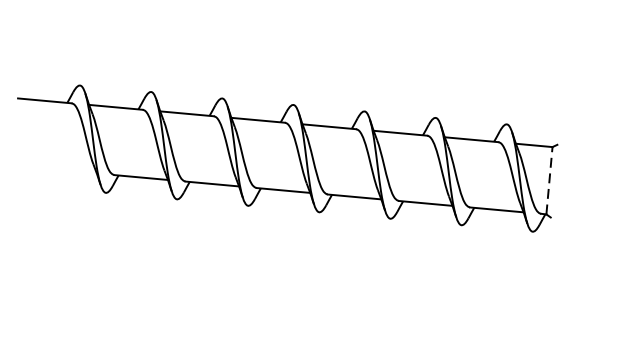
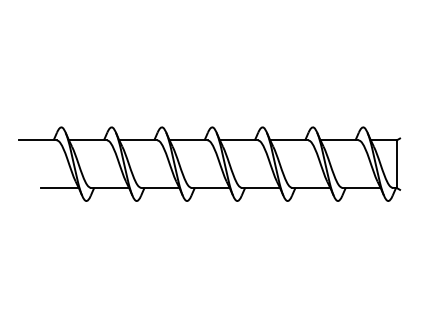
line: (69, 171) -> (59, 188), added
line: (549, 181) -> (396, 164), dashed -> solid

